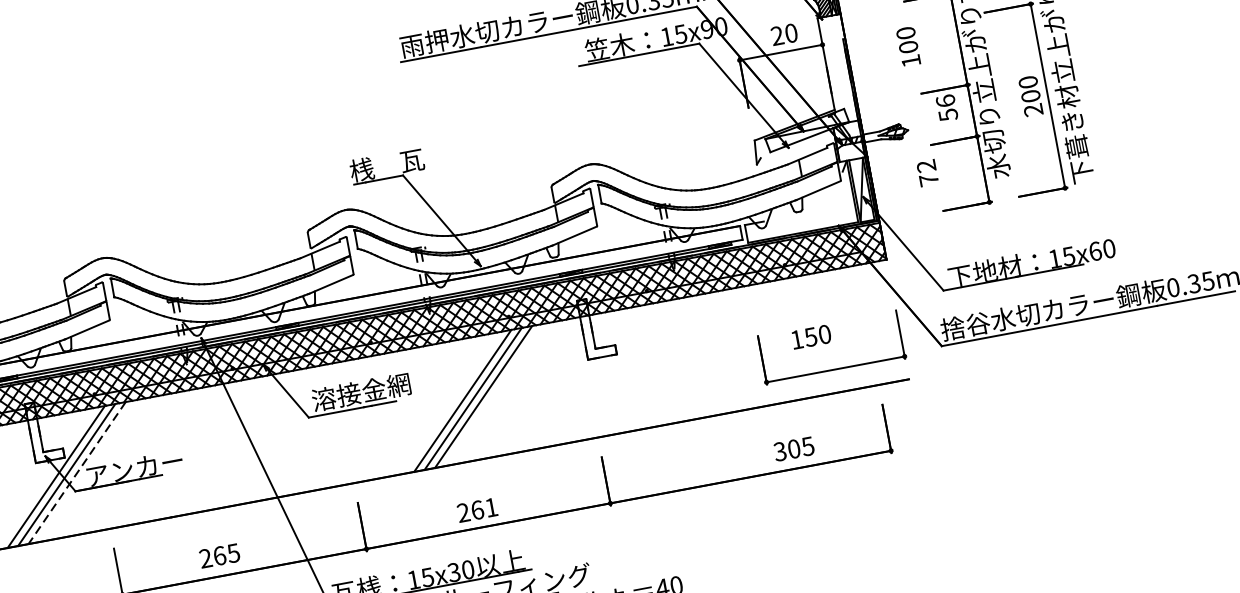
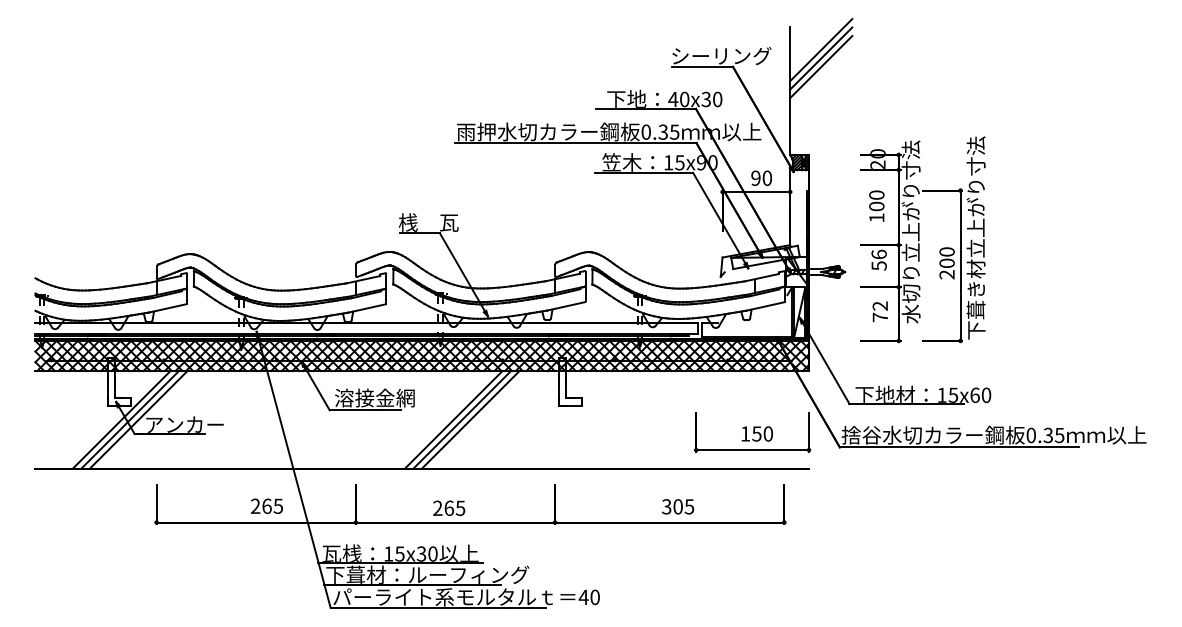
text: (776, 36) -> (755, 178), 20 -> 90
text: (907, 45) -> (876, 205), moved
text: (926, 172) -> (879, 311), moved
text: (810, 336) -> (756, 433), moved
text: (794, 448) -> (678, 506), moved
line: (77, 473) -> (138, 420), dashed -> solid
text: (491, 507) -> (460, 508), 261 -> 265
text: (218, 555) -> (266, 505), moved

